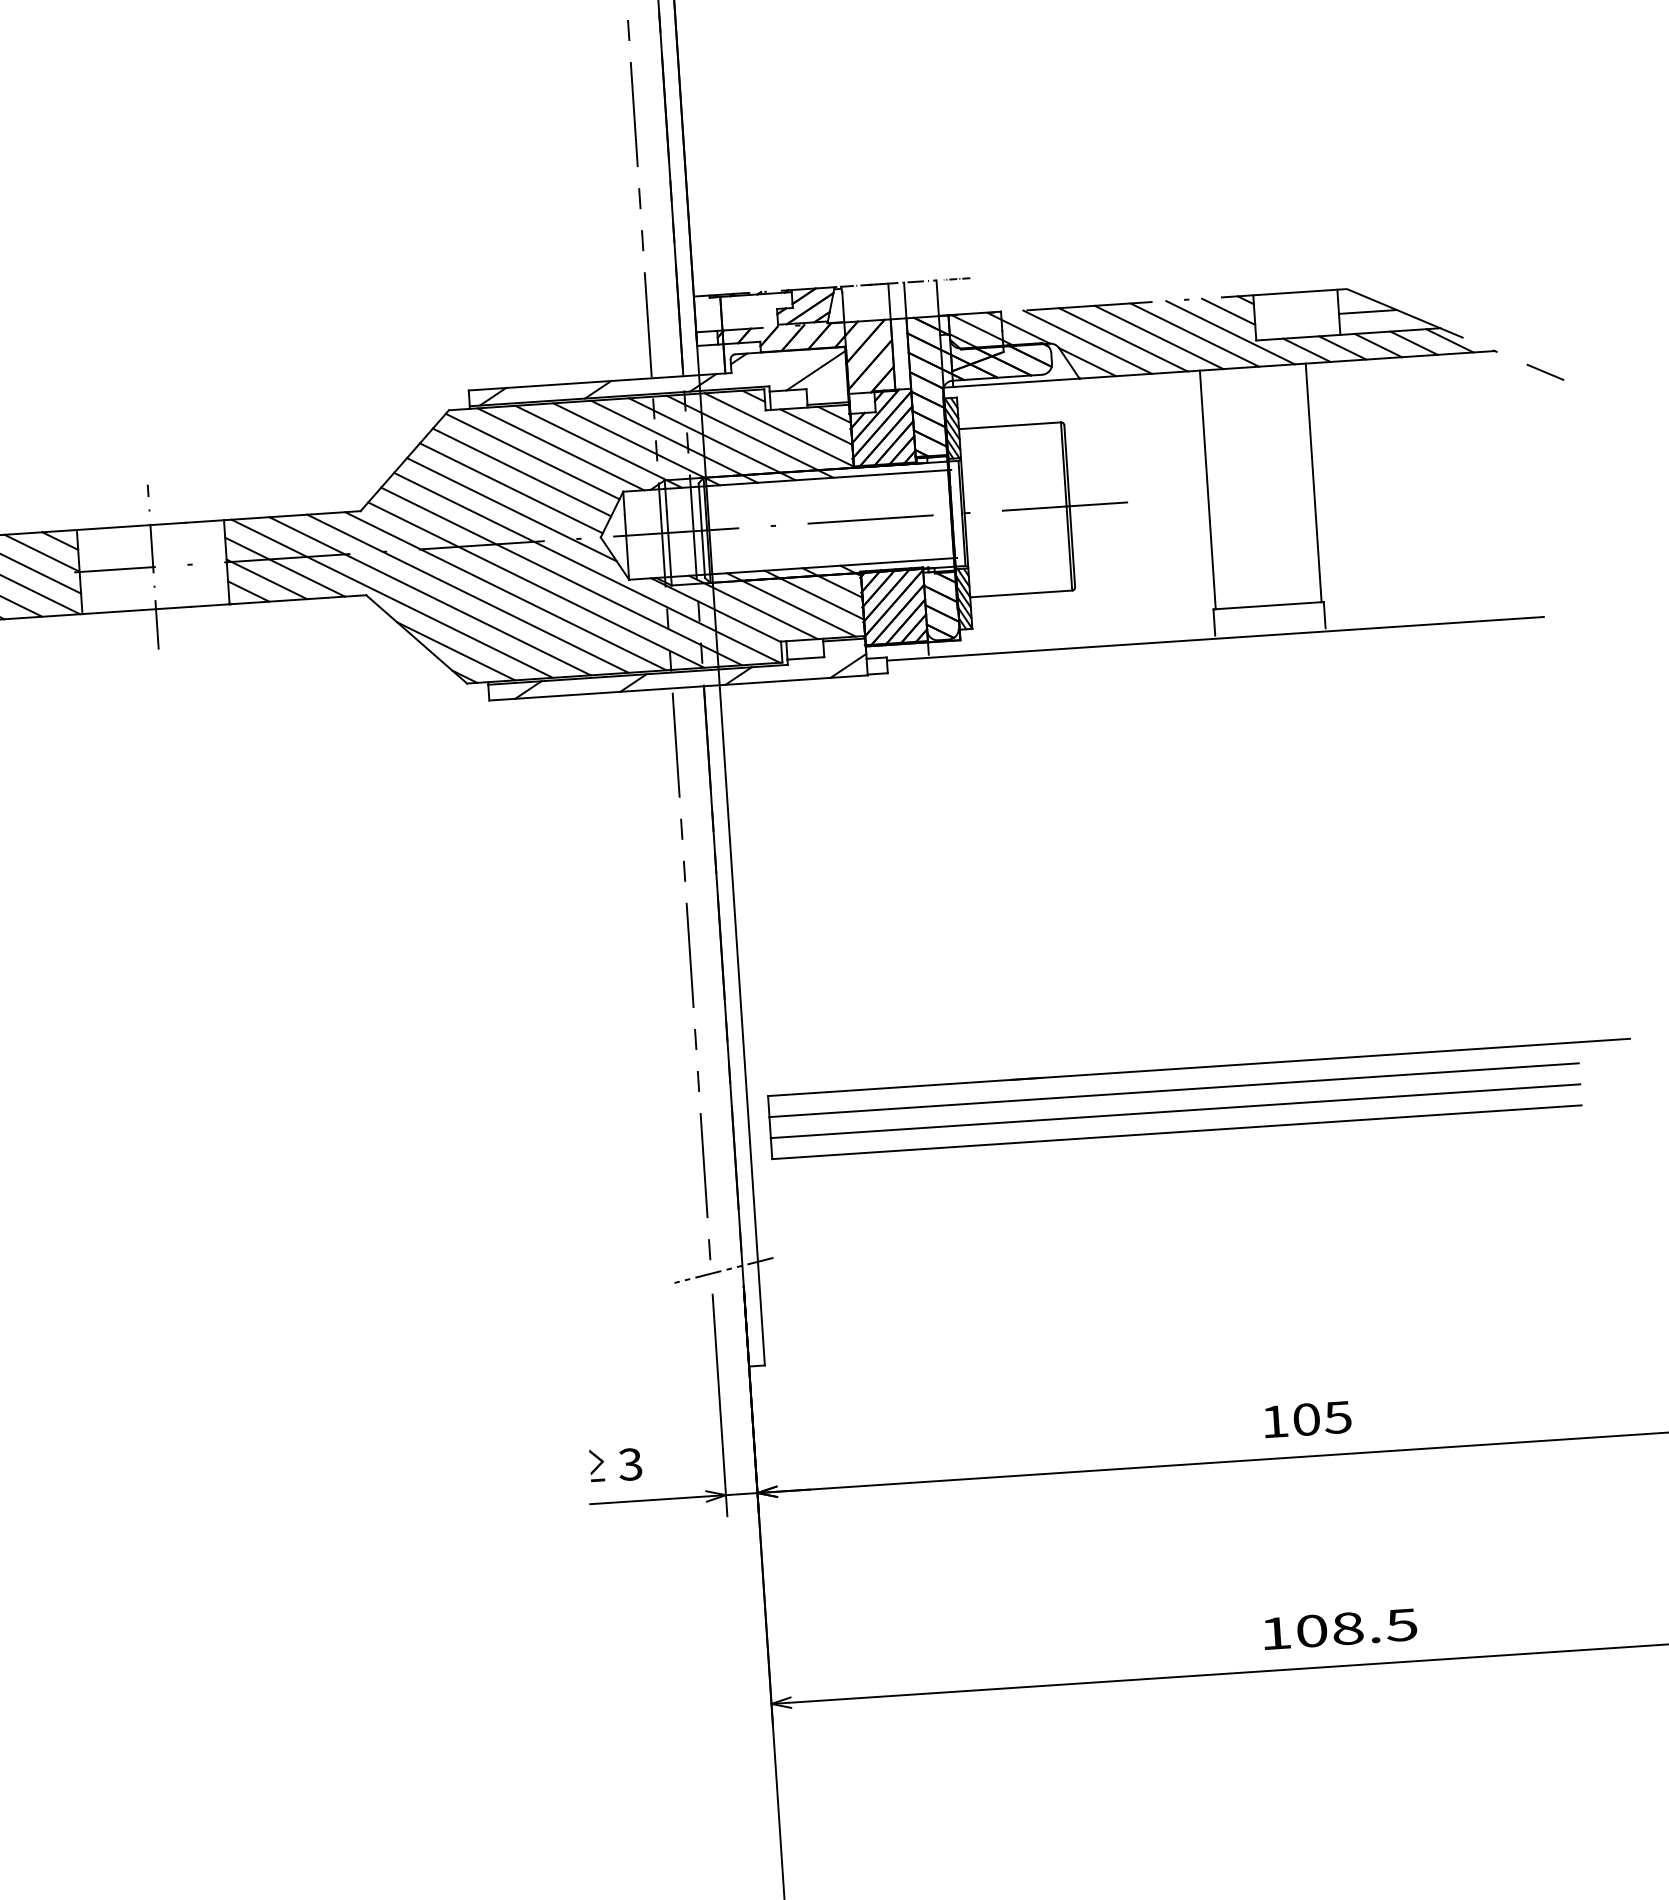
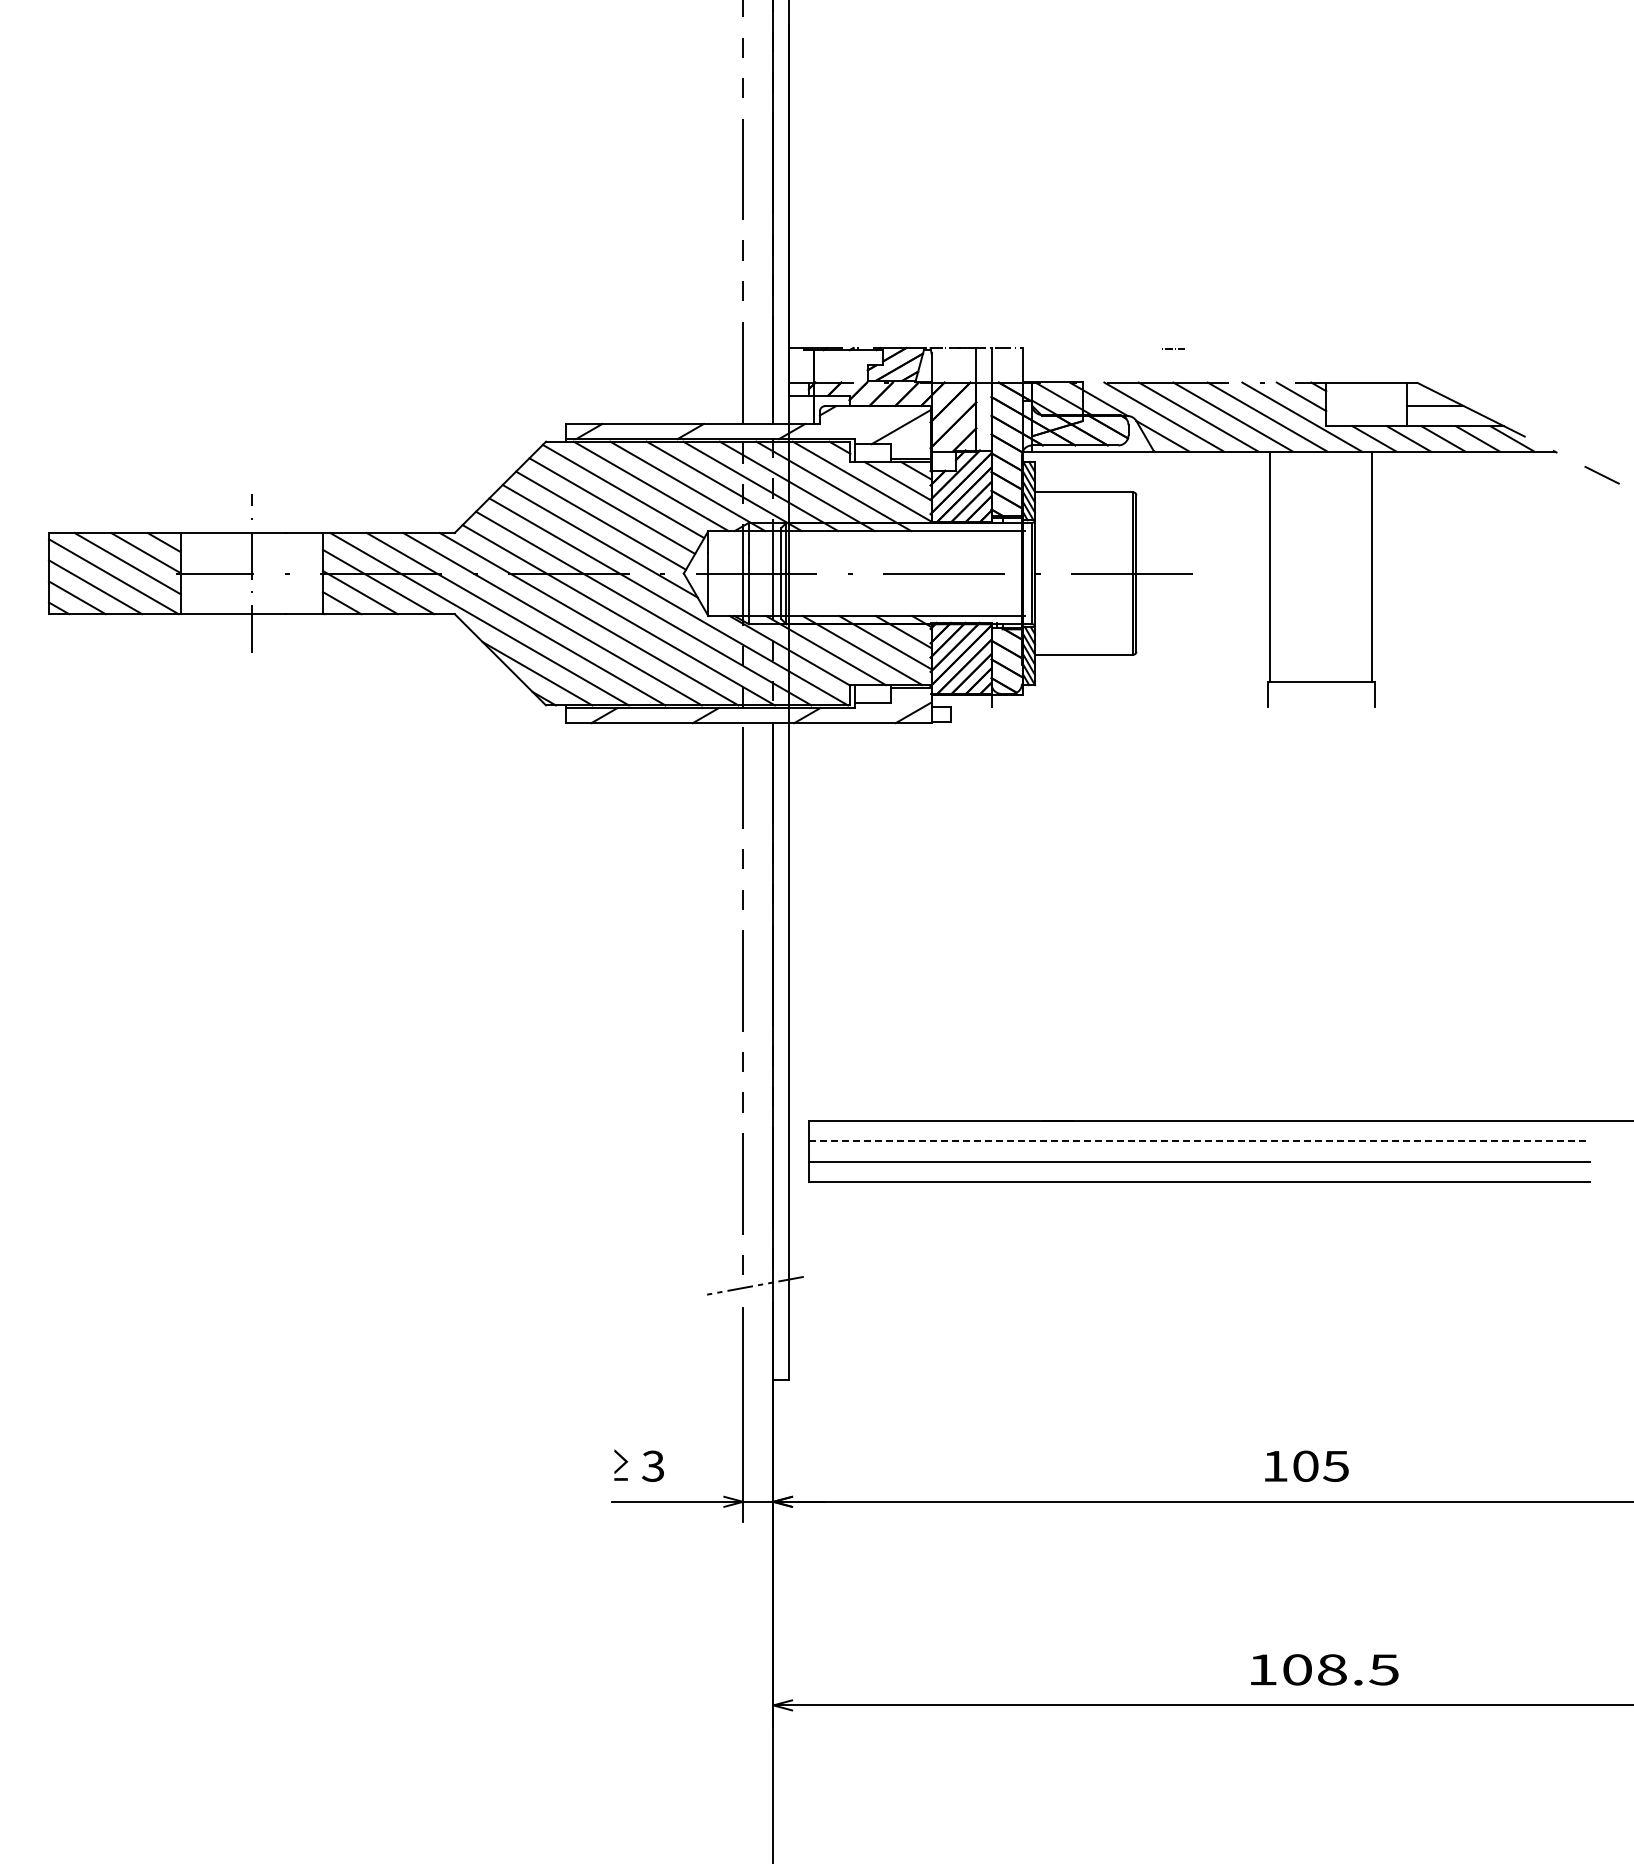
line: (956, 278) -> (1172, 348), moved
line: (1214, 639) -> (1267, 710), removed
line: (1174, 1090) -> (1199, 1141), solid -> dashed

